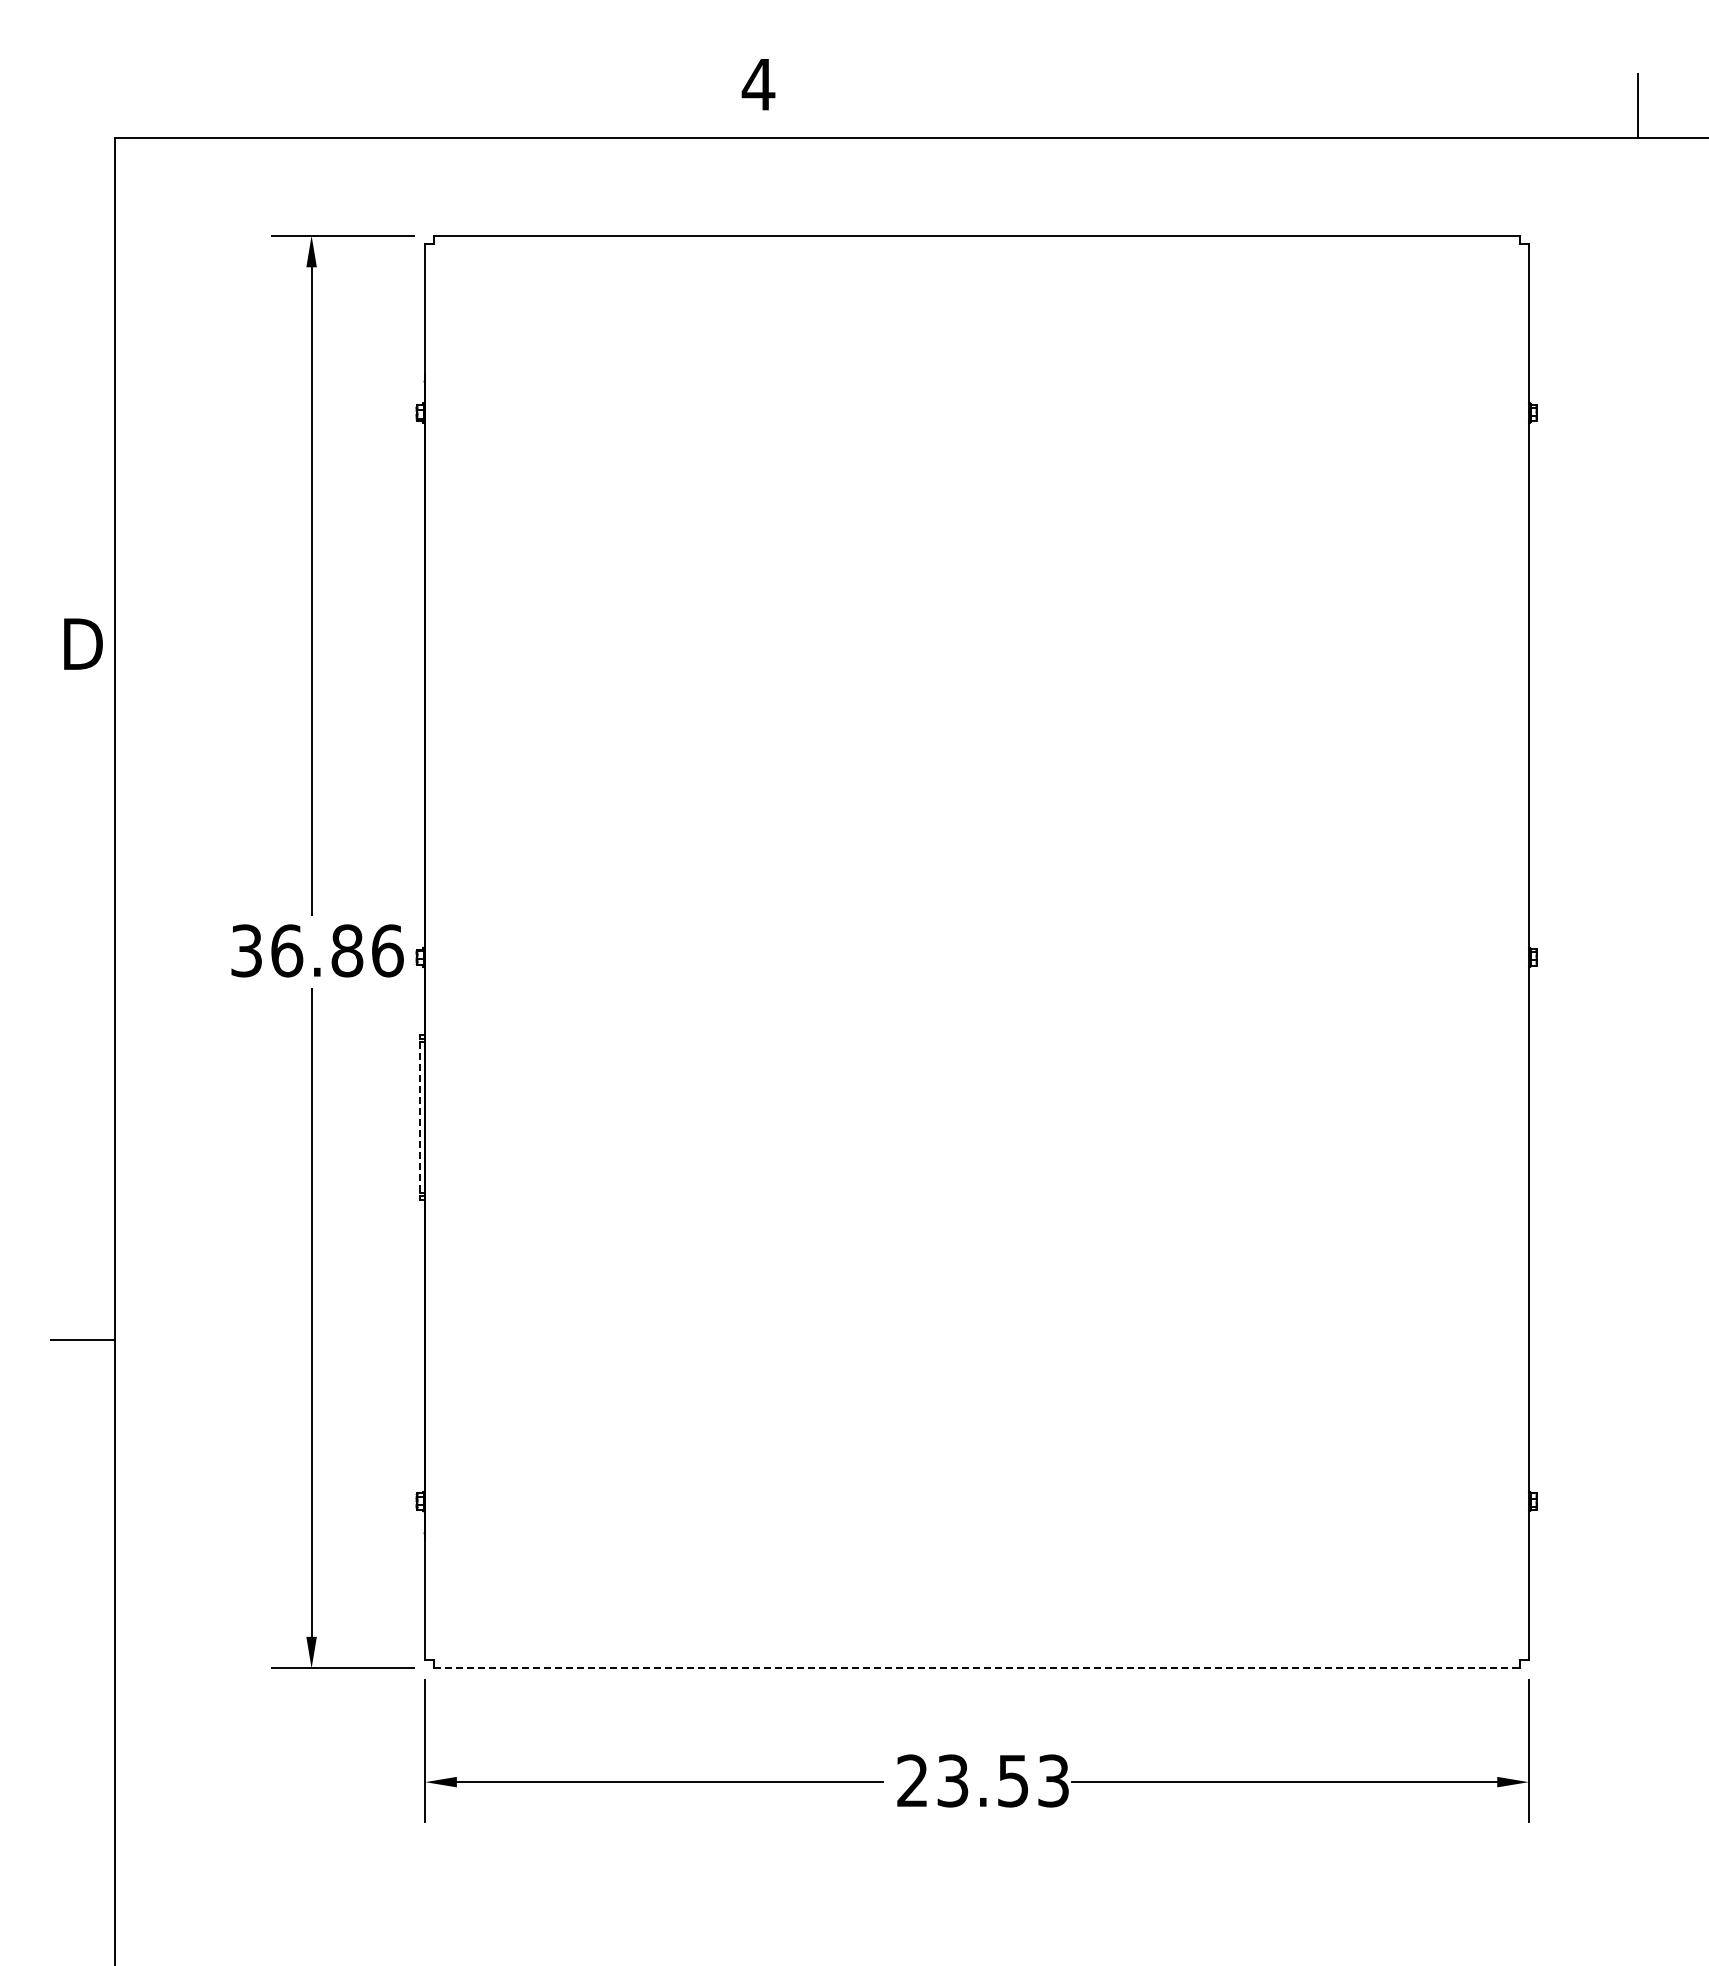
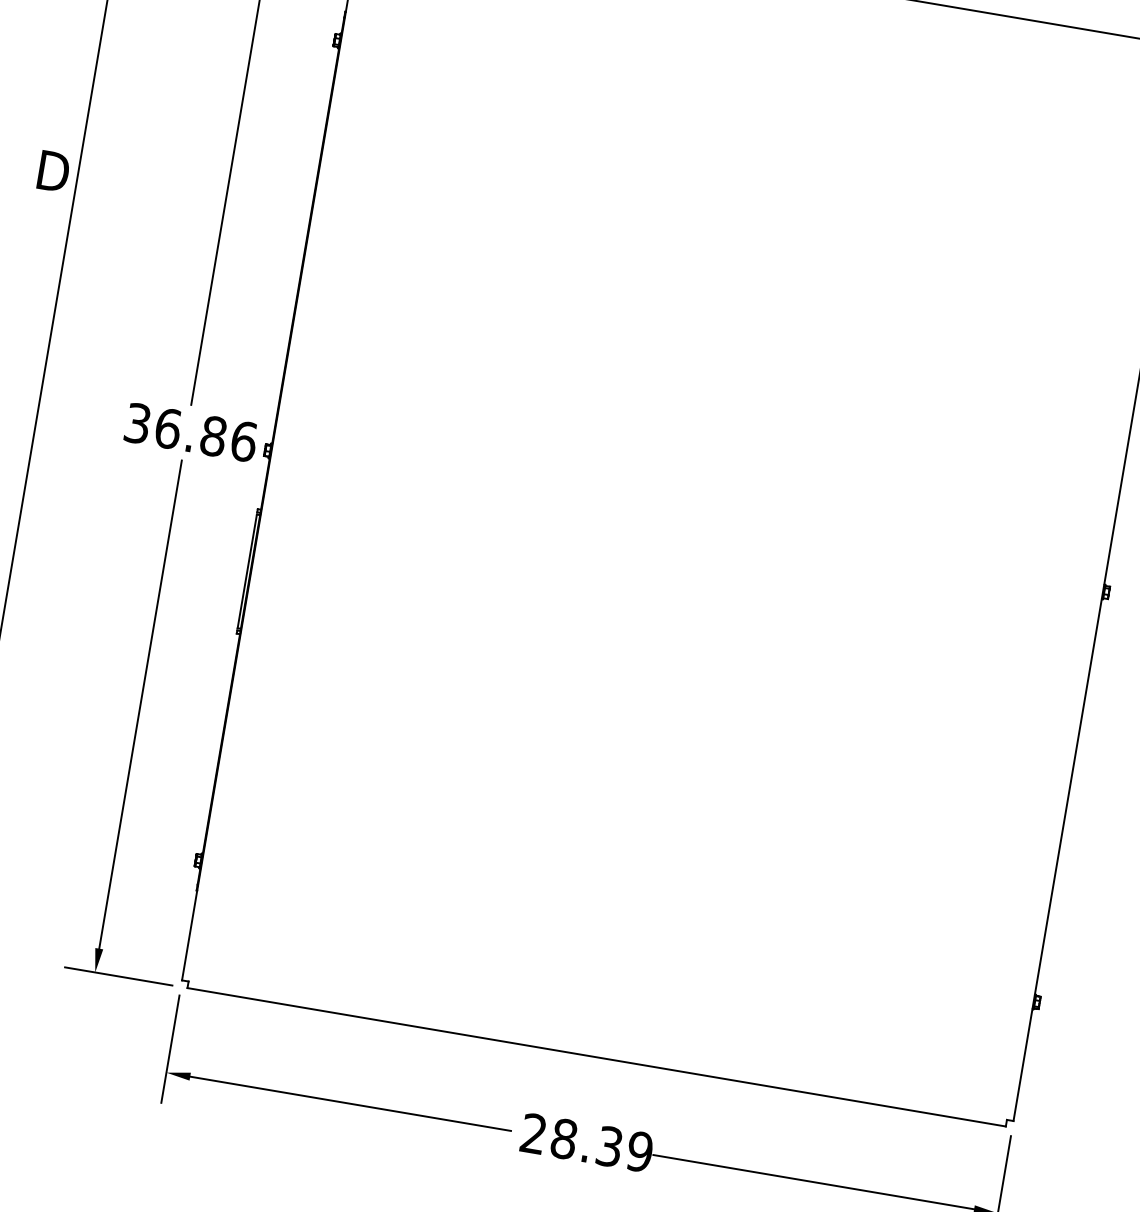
line: (420, 1118) -> (247, 571), dashed -> solid
line: (977, 1668) -> (597, 1057), dashed -> solid
text: (1003, 1780) -> (602, 1145), 23.53 -> 28.39

